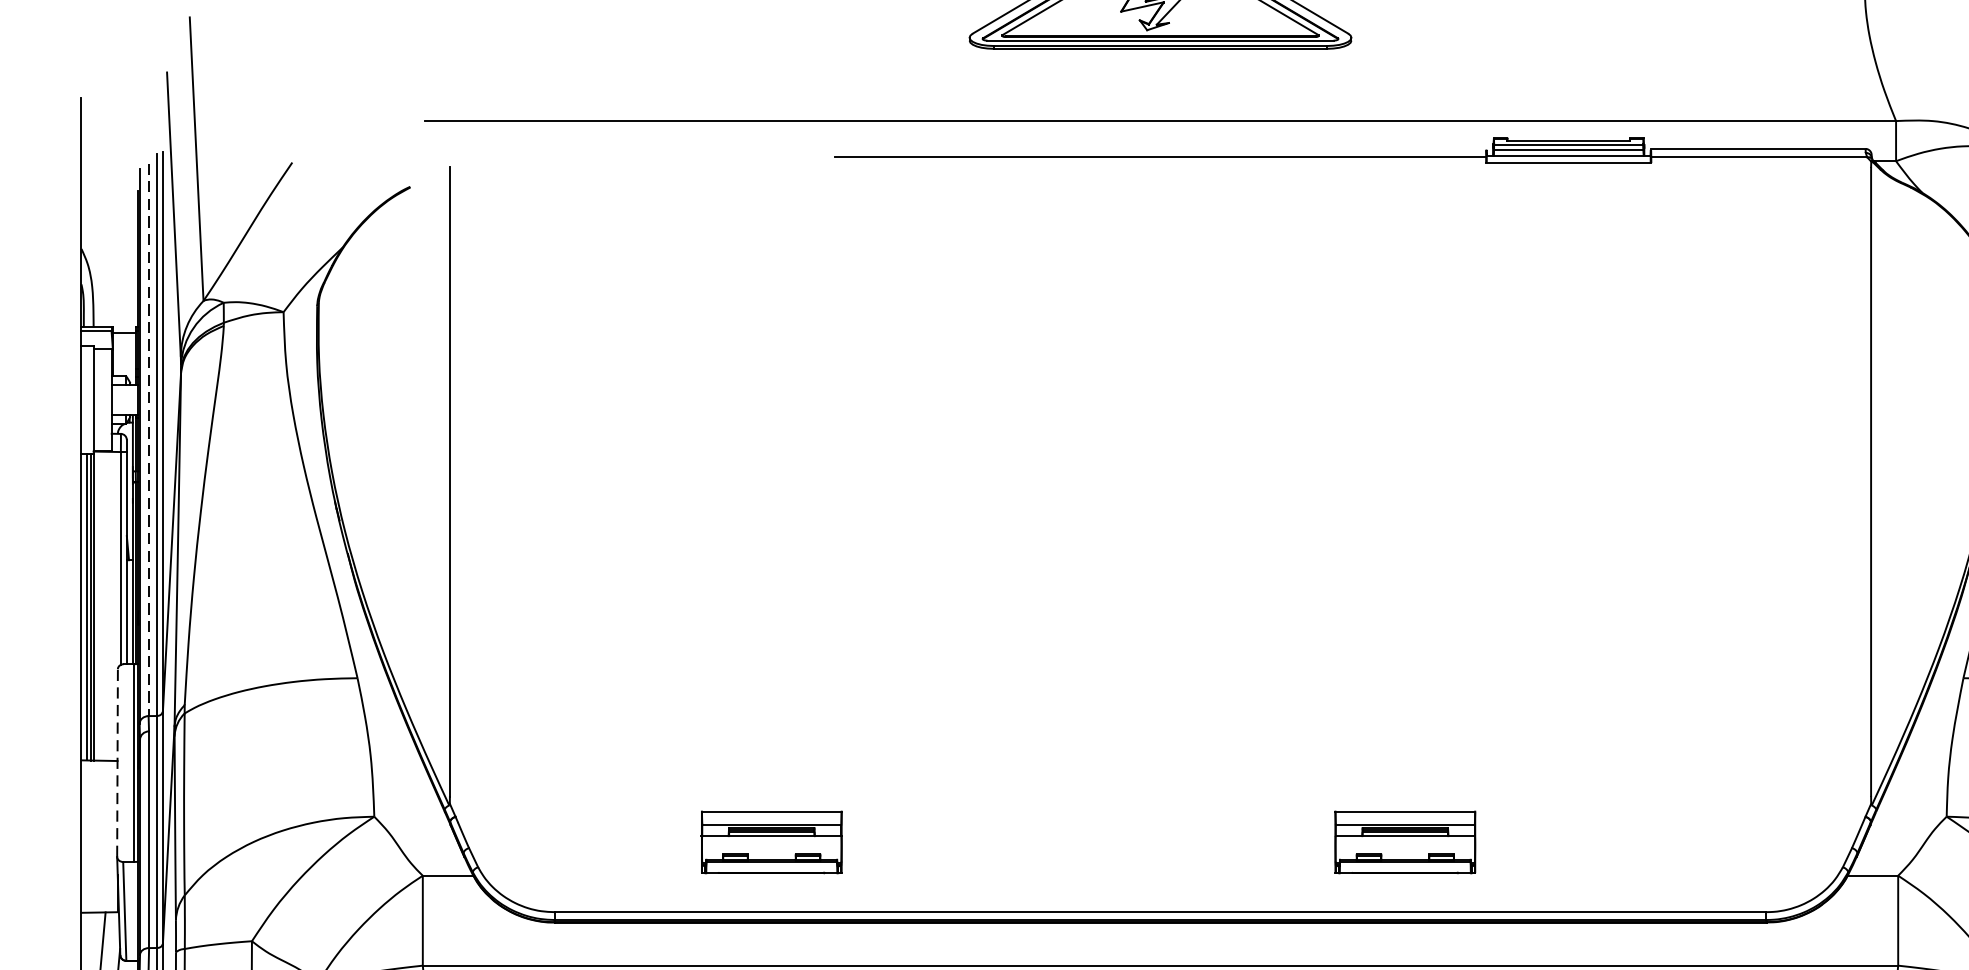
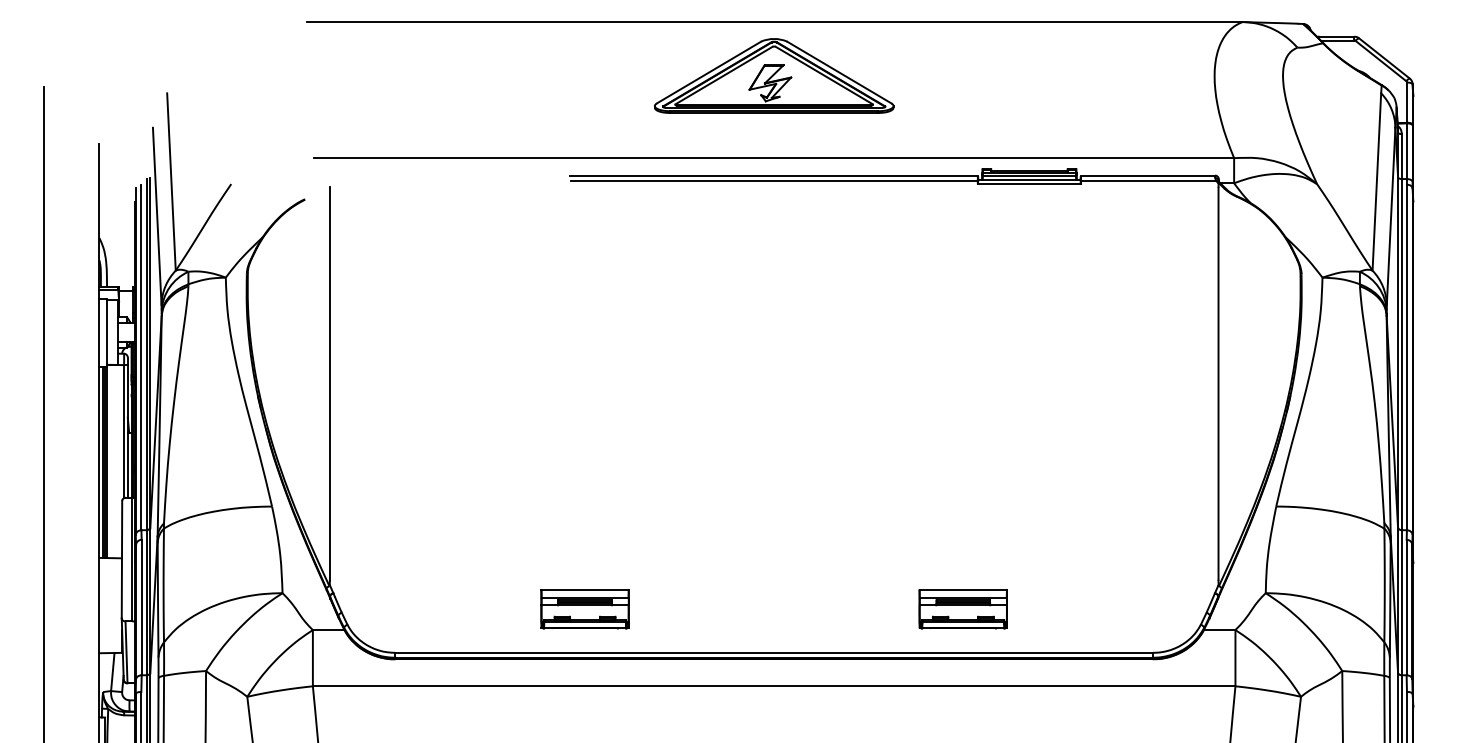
line: (1161, 148) -> (774, 175), added
line: (148, 439) -> (141, 357), dashed -> solid
line: (116, 762) -> (121, 559), dashed -> solid
part: (770, 842) -> (584, 609), moved
part: (1404, 842) -> (962, 609), moved

